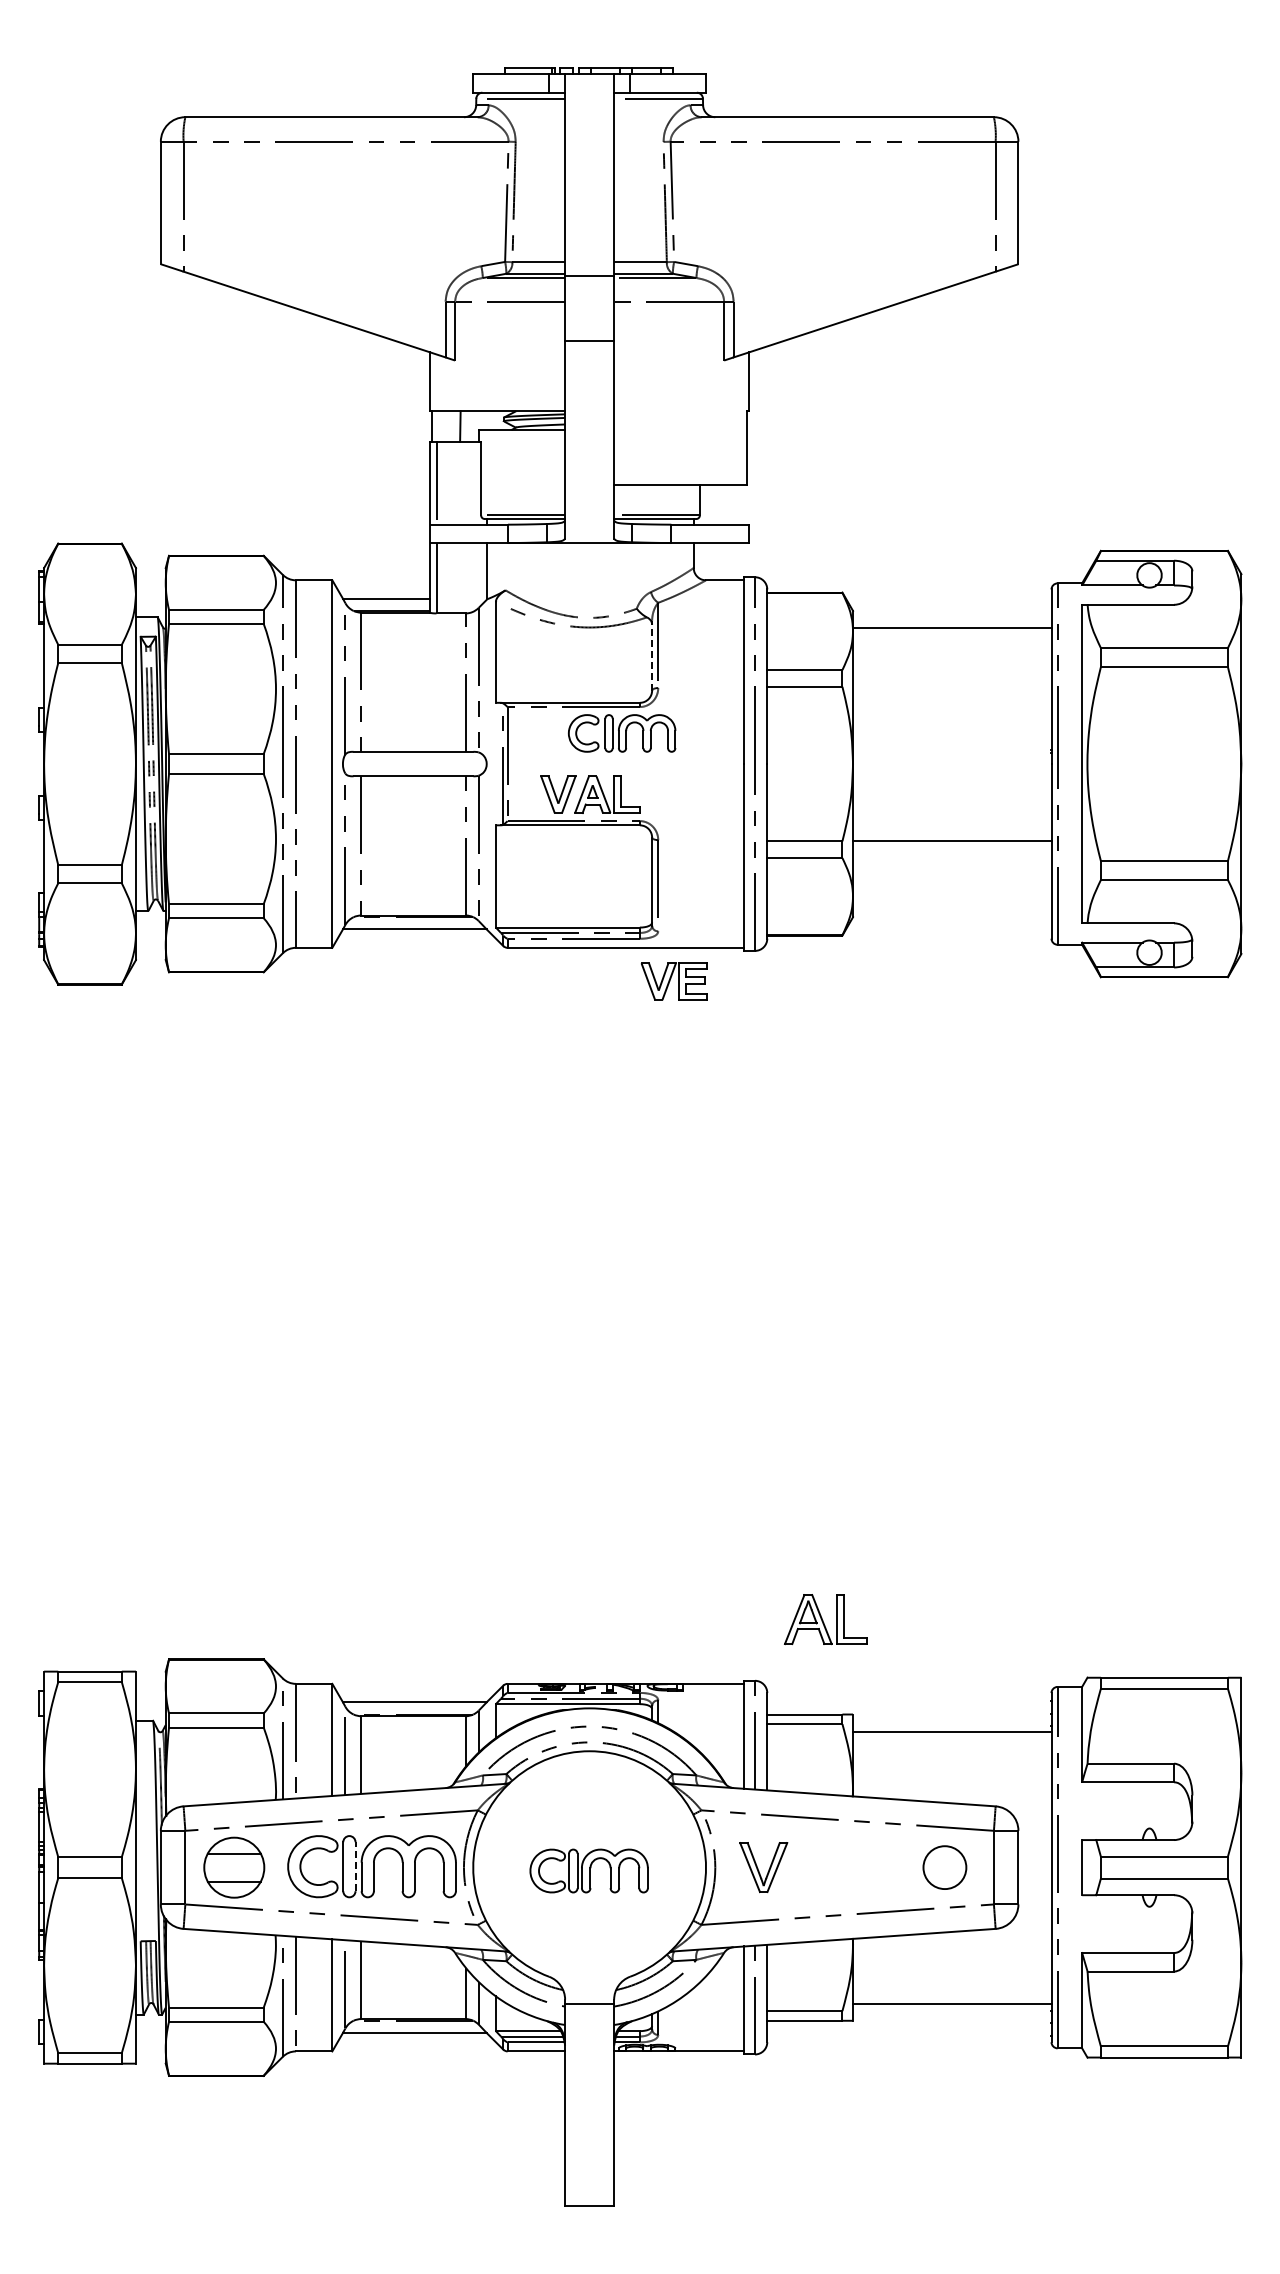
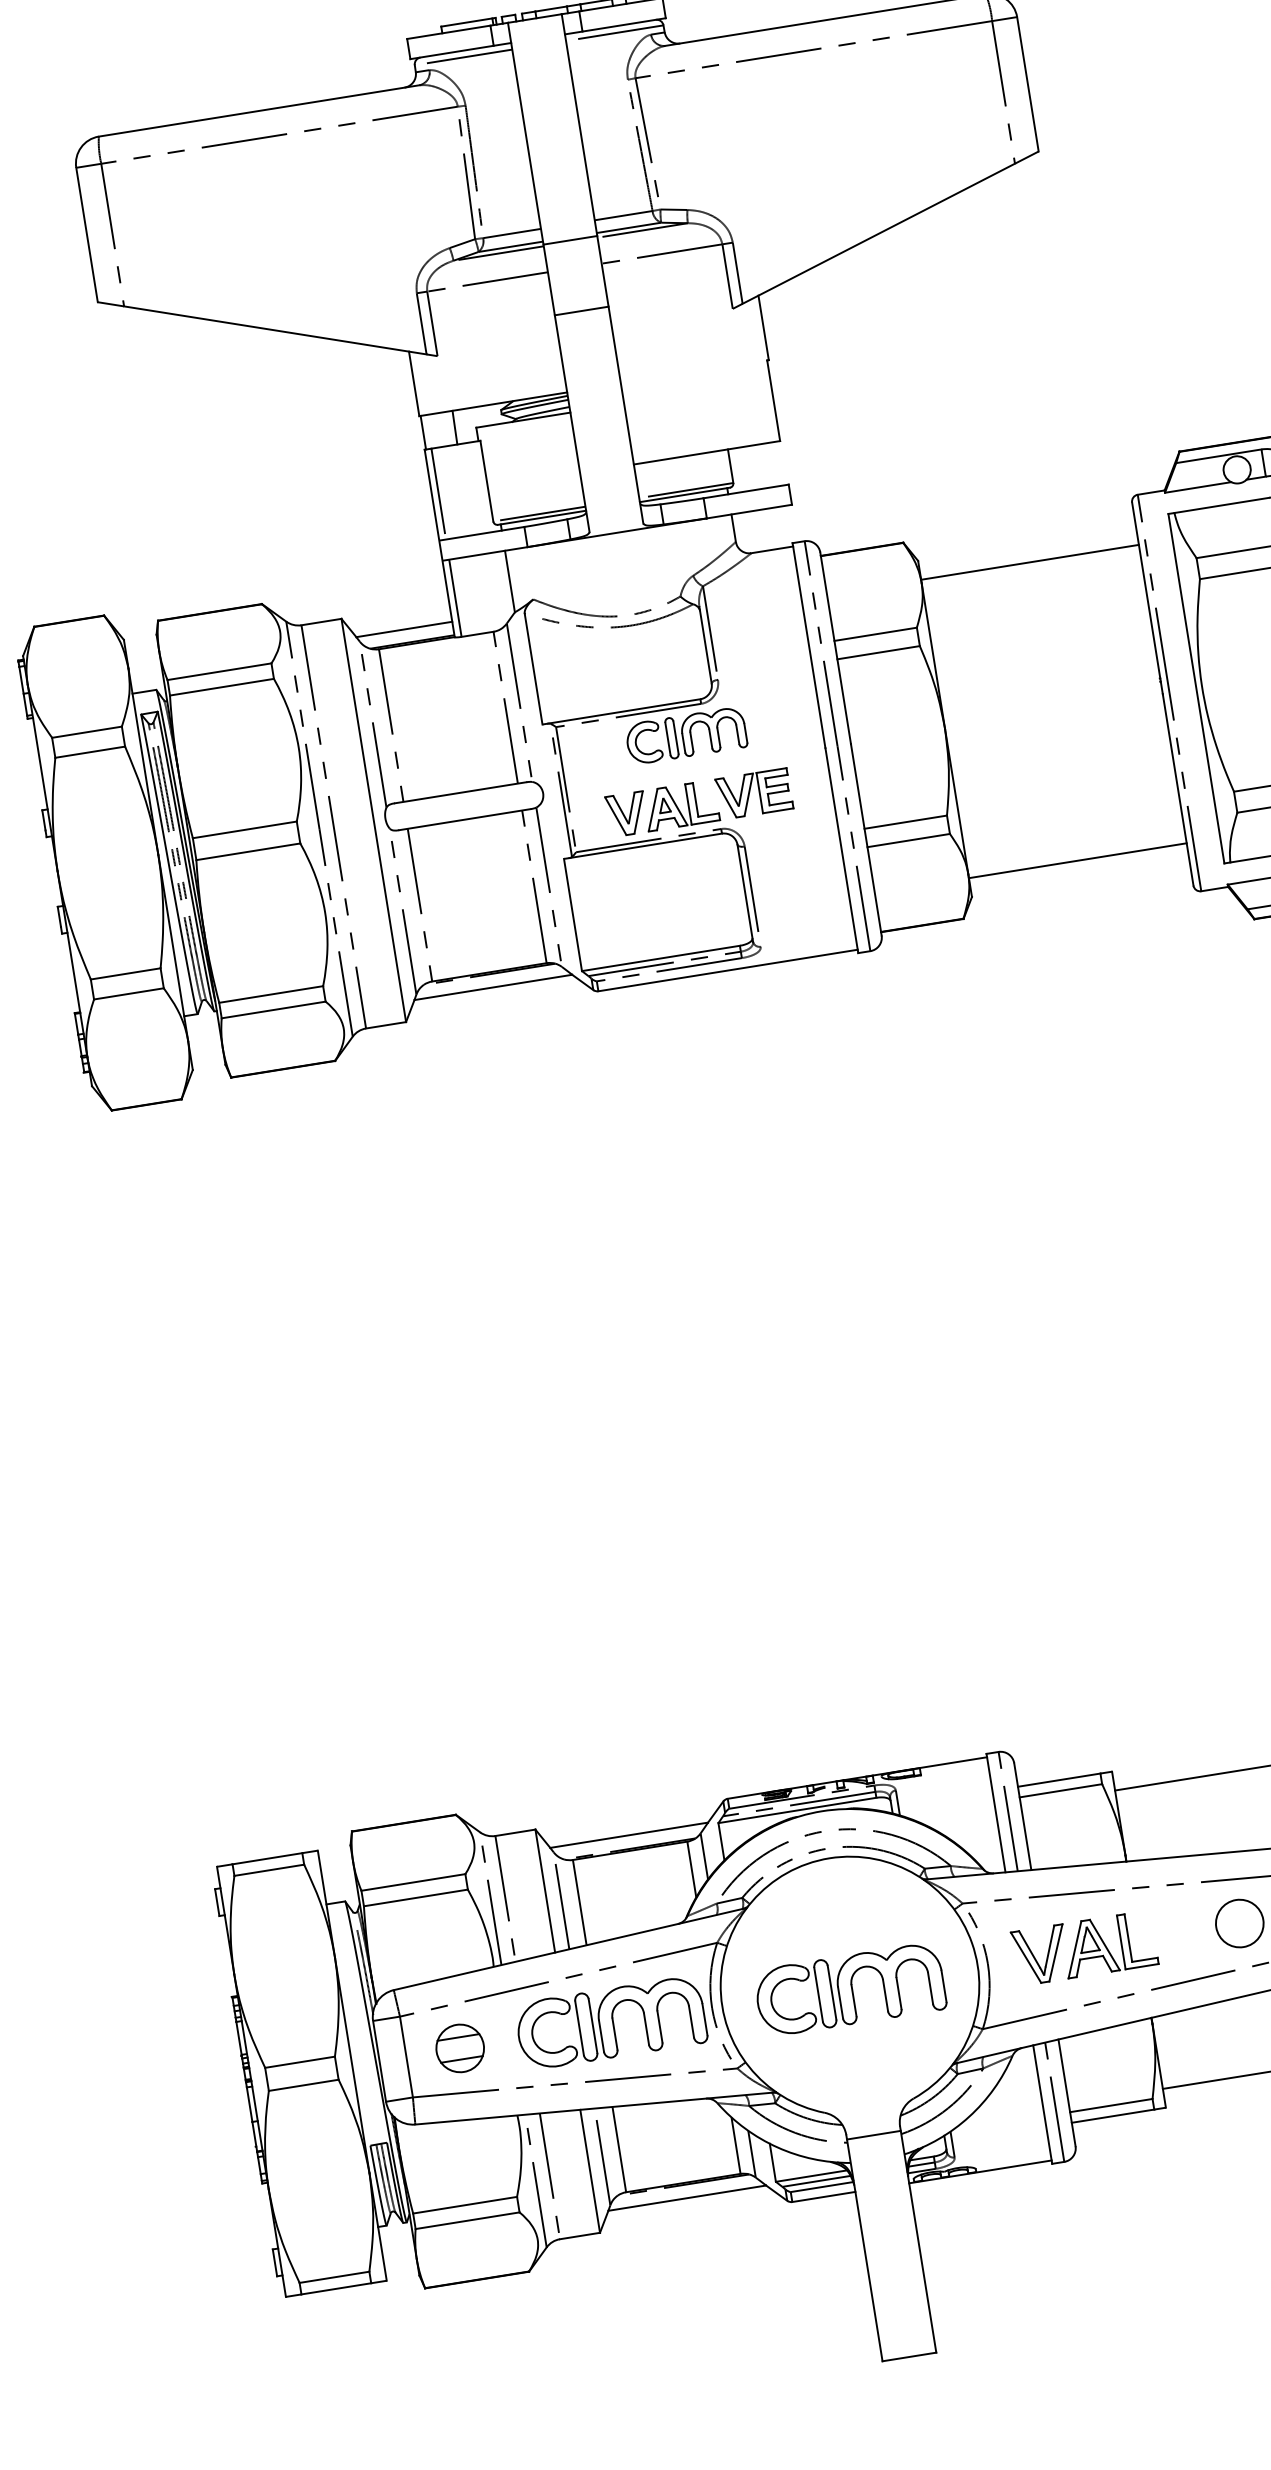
line: (652, 655) -> (705, 645), dashed -> solid
line: (952, 841) -> (1078, 861), moved
part: (673, 981) -> (753, 793), moved
part: (825, 1619) -> (1108, 1944), moved
line: (355, 1866) -> (592, 2025), dashed -> solid
part: (234, 1867) -> (460, 2048), size x0.71
part: (588, 1870) -> (849, 1989), size x1.43

